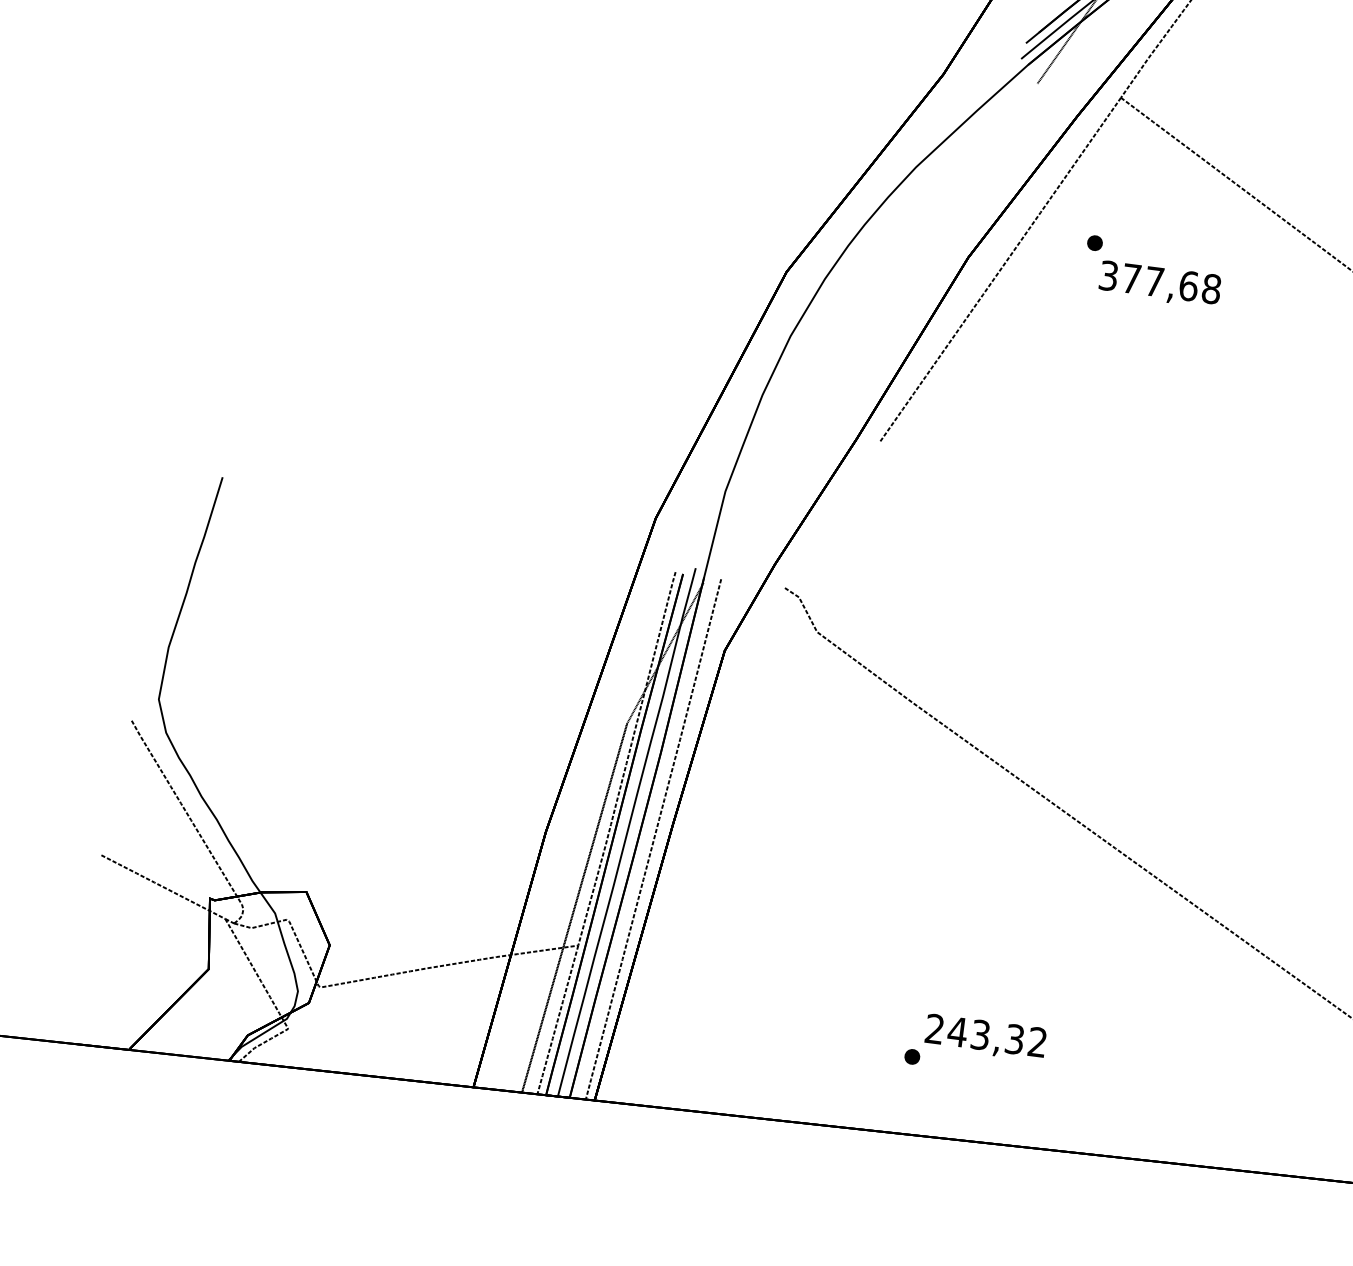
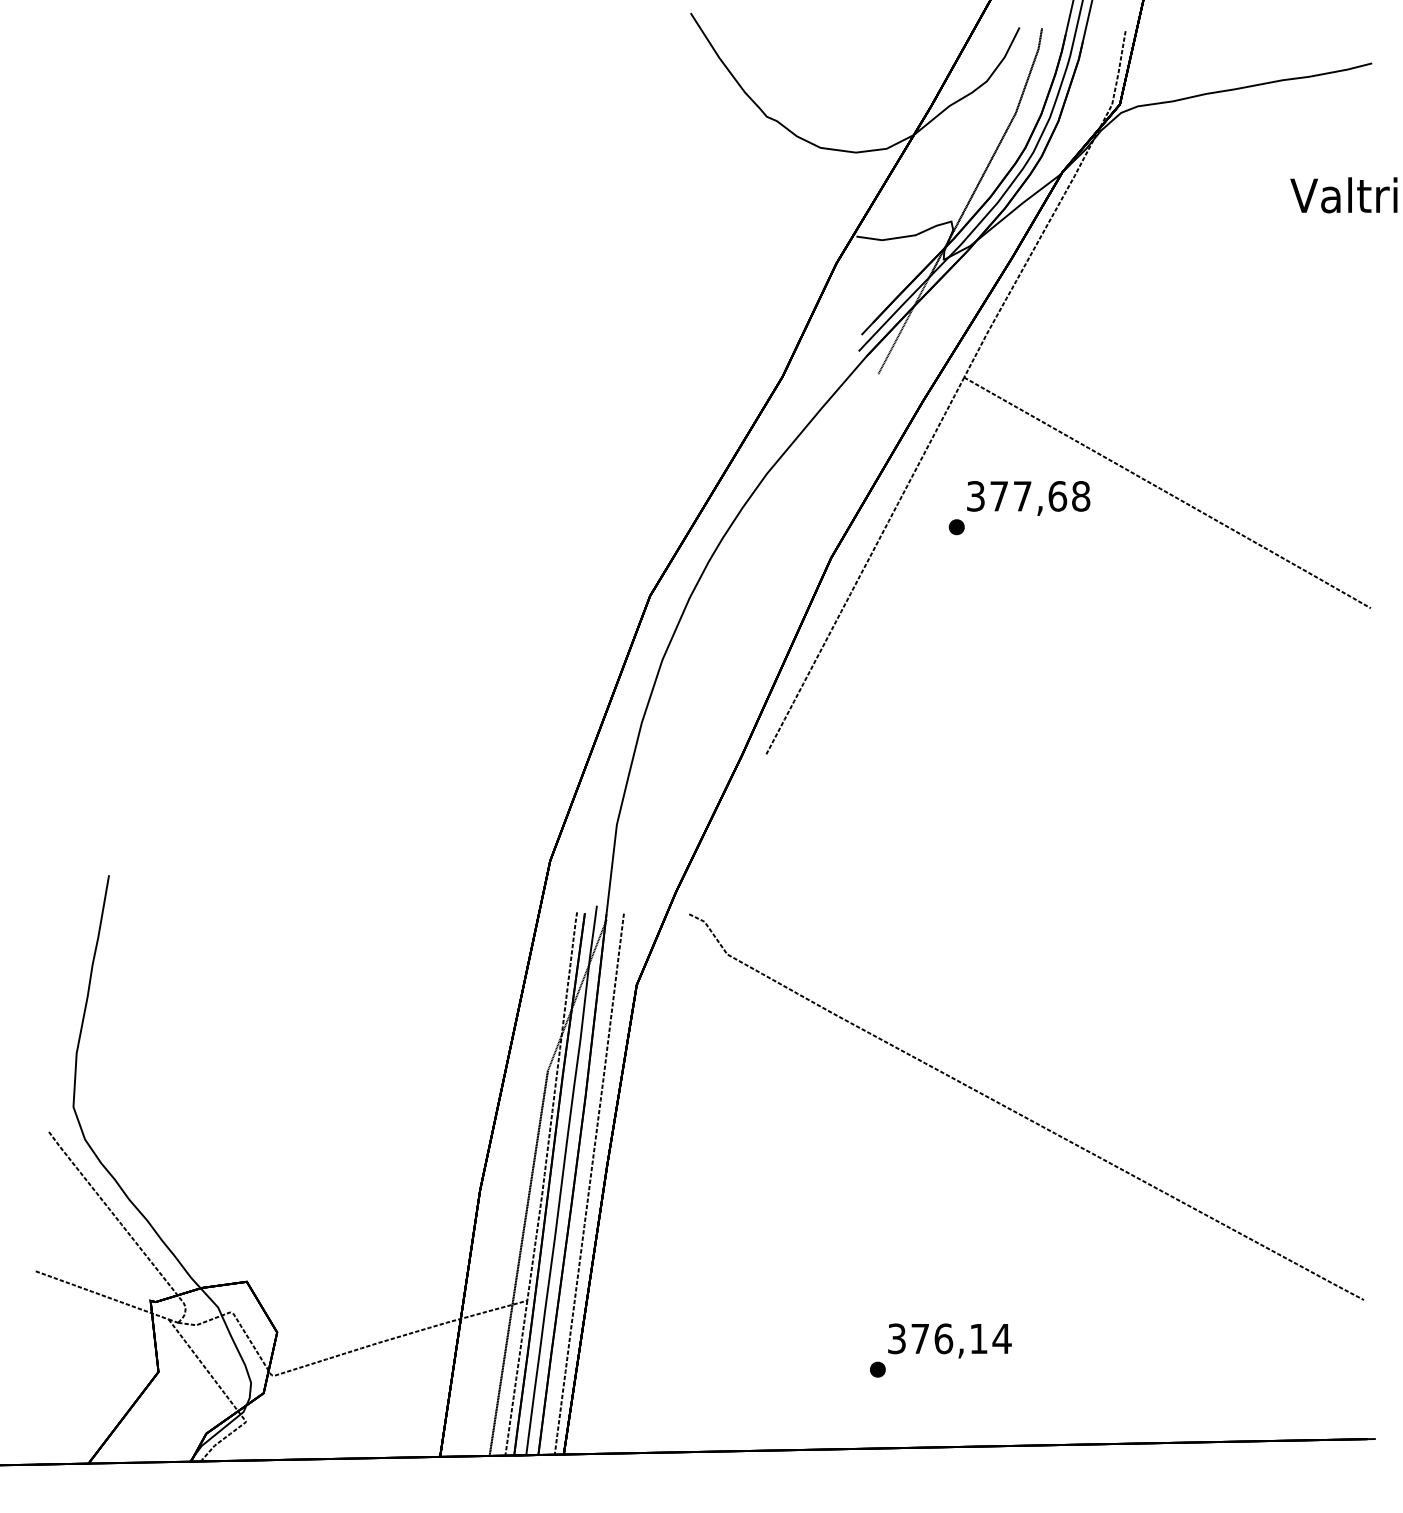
text: (1159, 284) -> (1028, 498), moved
text: (986, 1035) -> (949, 1338), 243,32 -> 376,14

